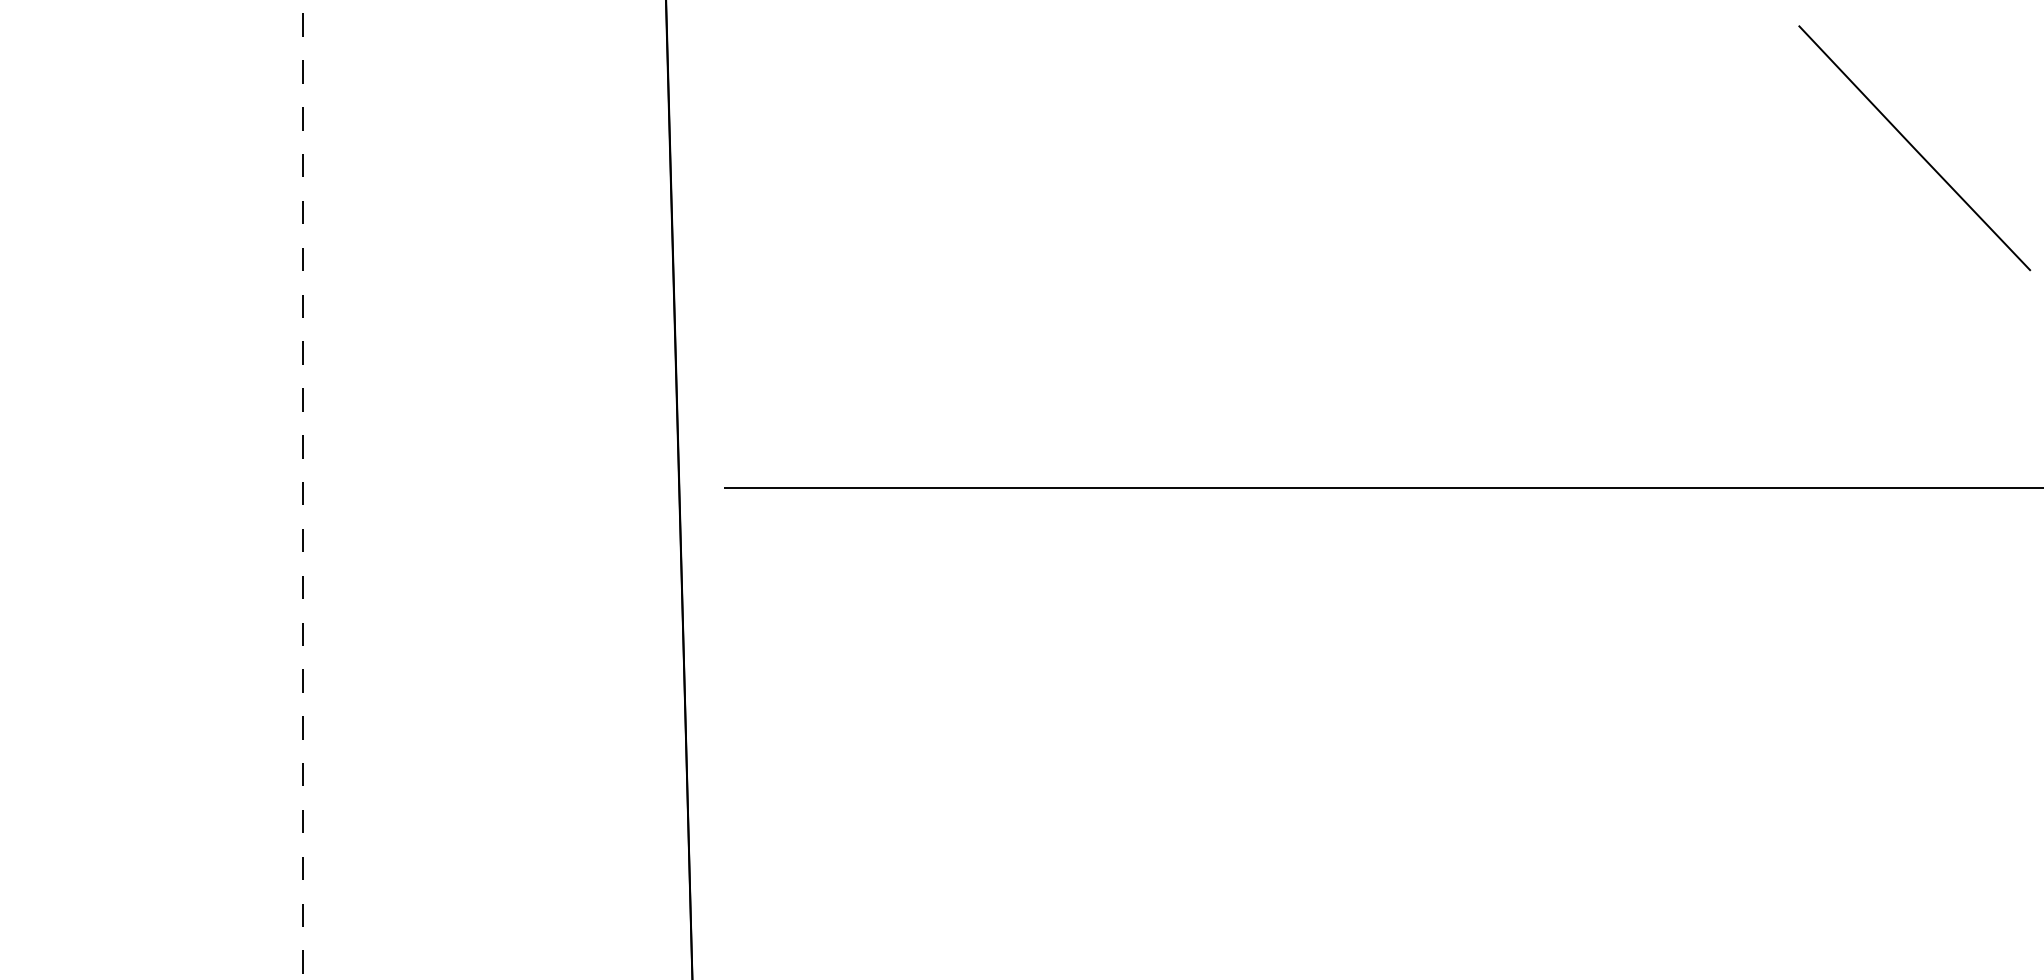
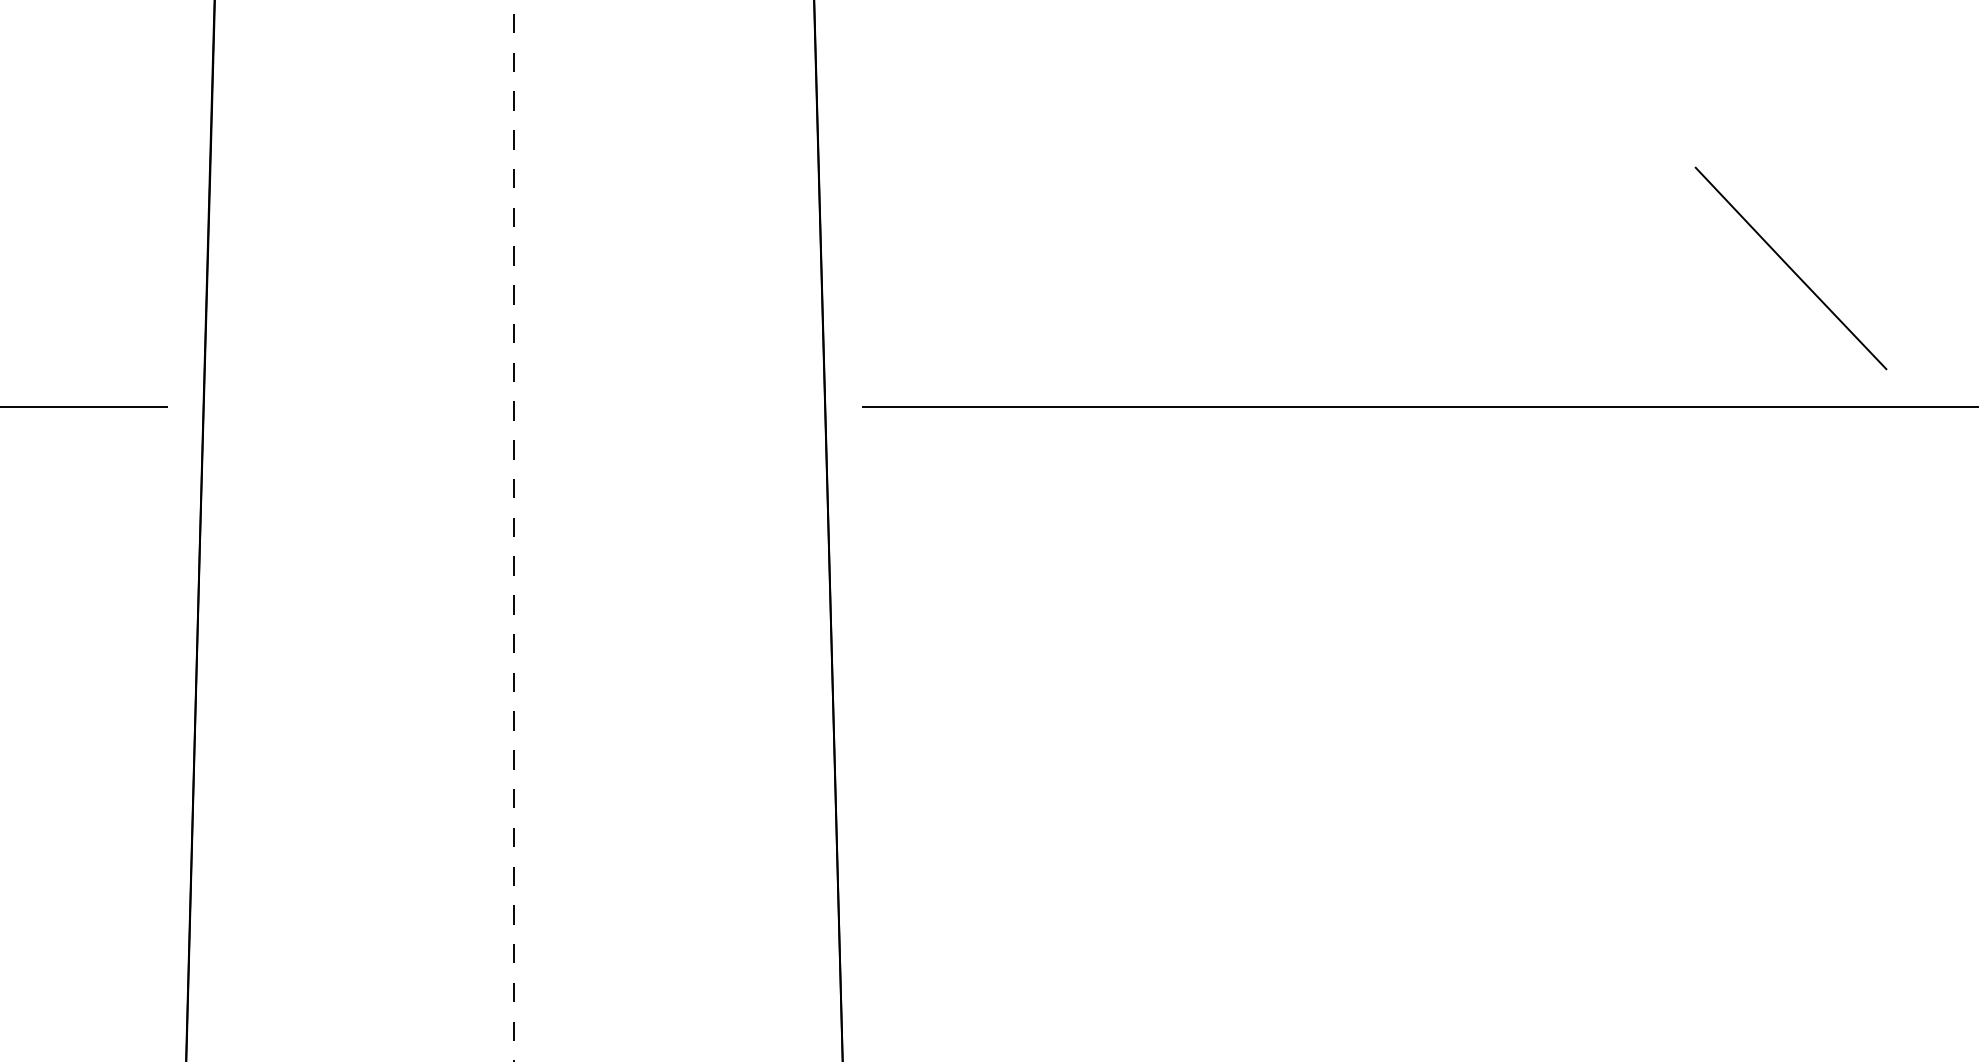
line: (1914, 148) -> (1790, 268), moved

